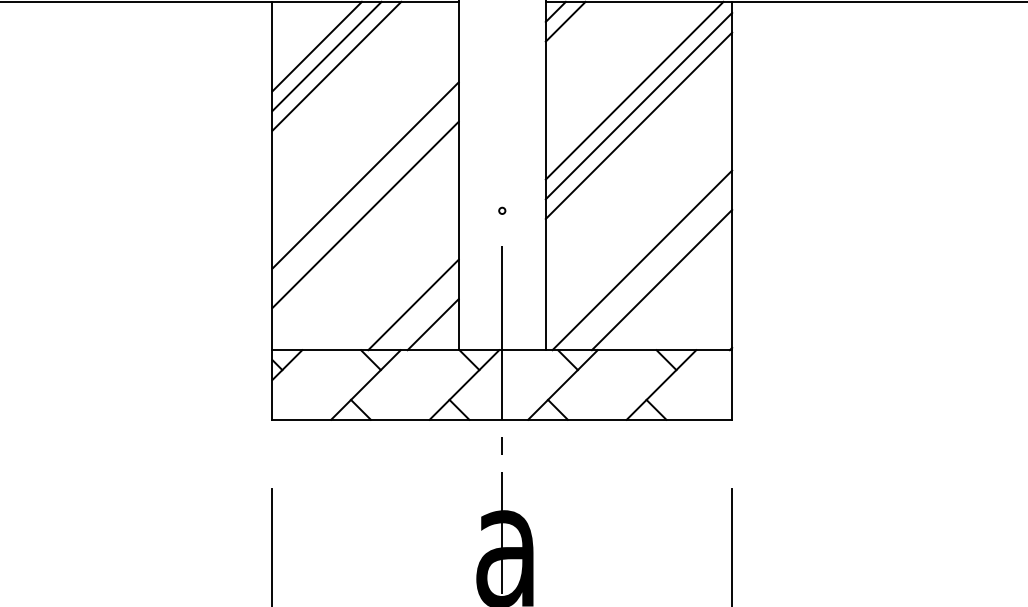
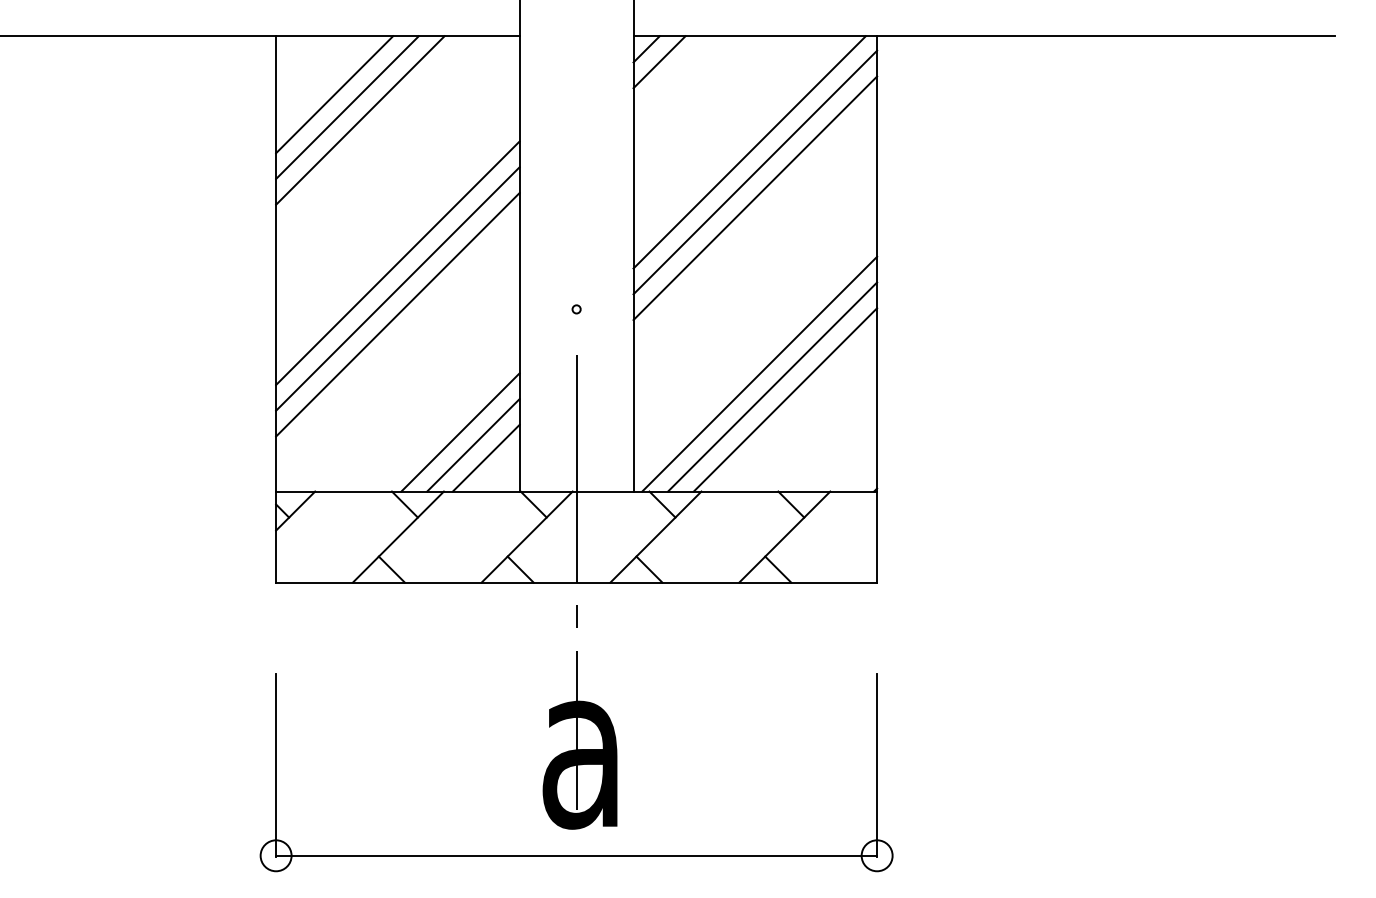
line: (365, 194) -> (397, 288), added
line: (652, 269) -> (772, 386), added
line: (423, 314) -> (473, 445), added

